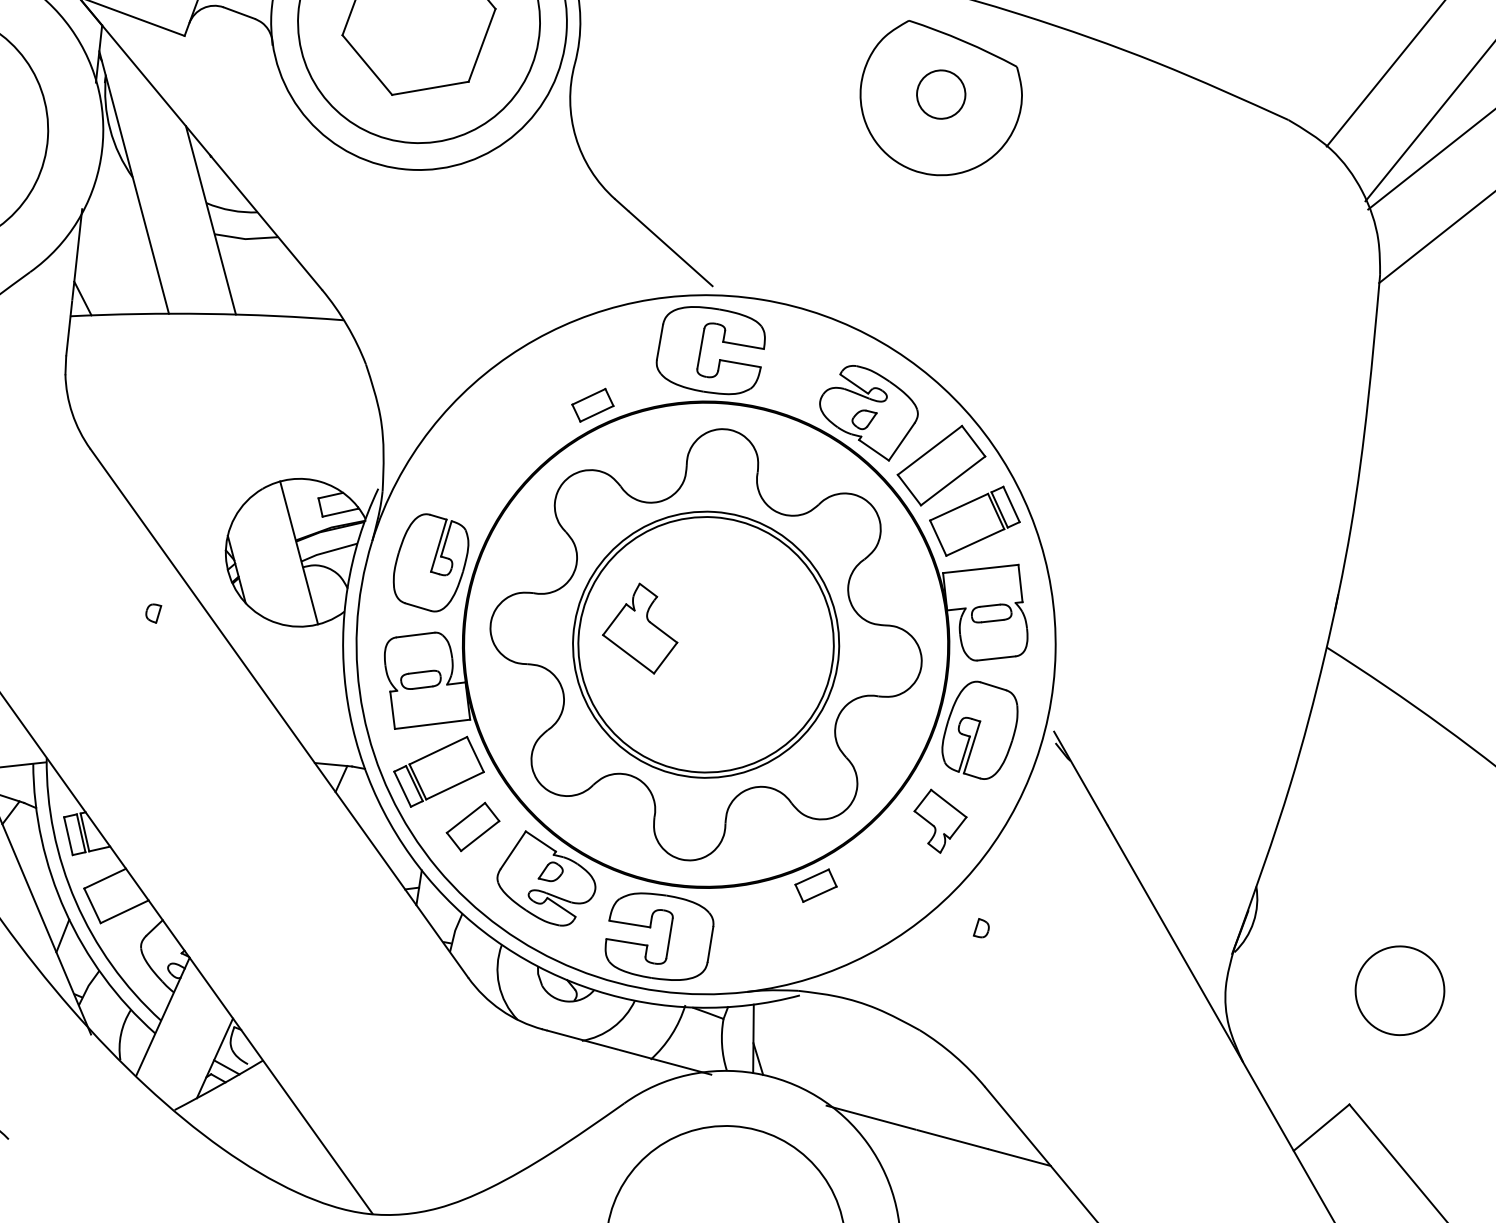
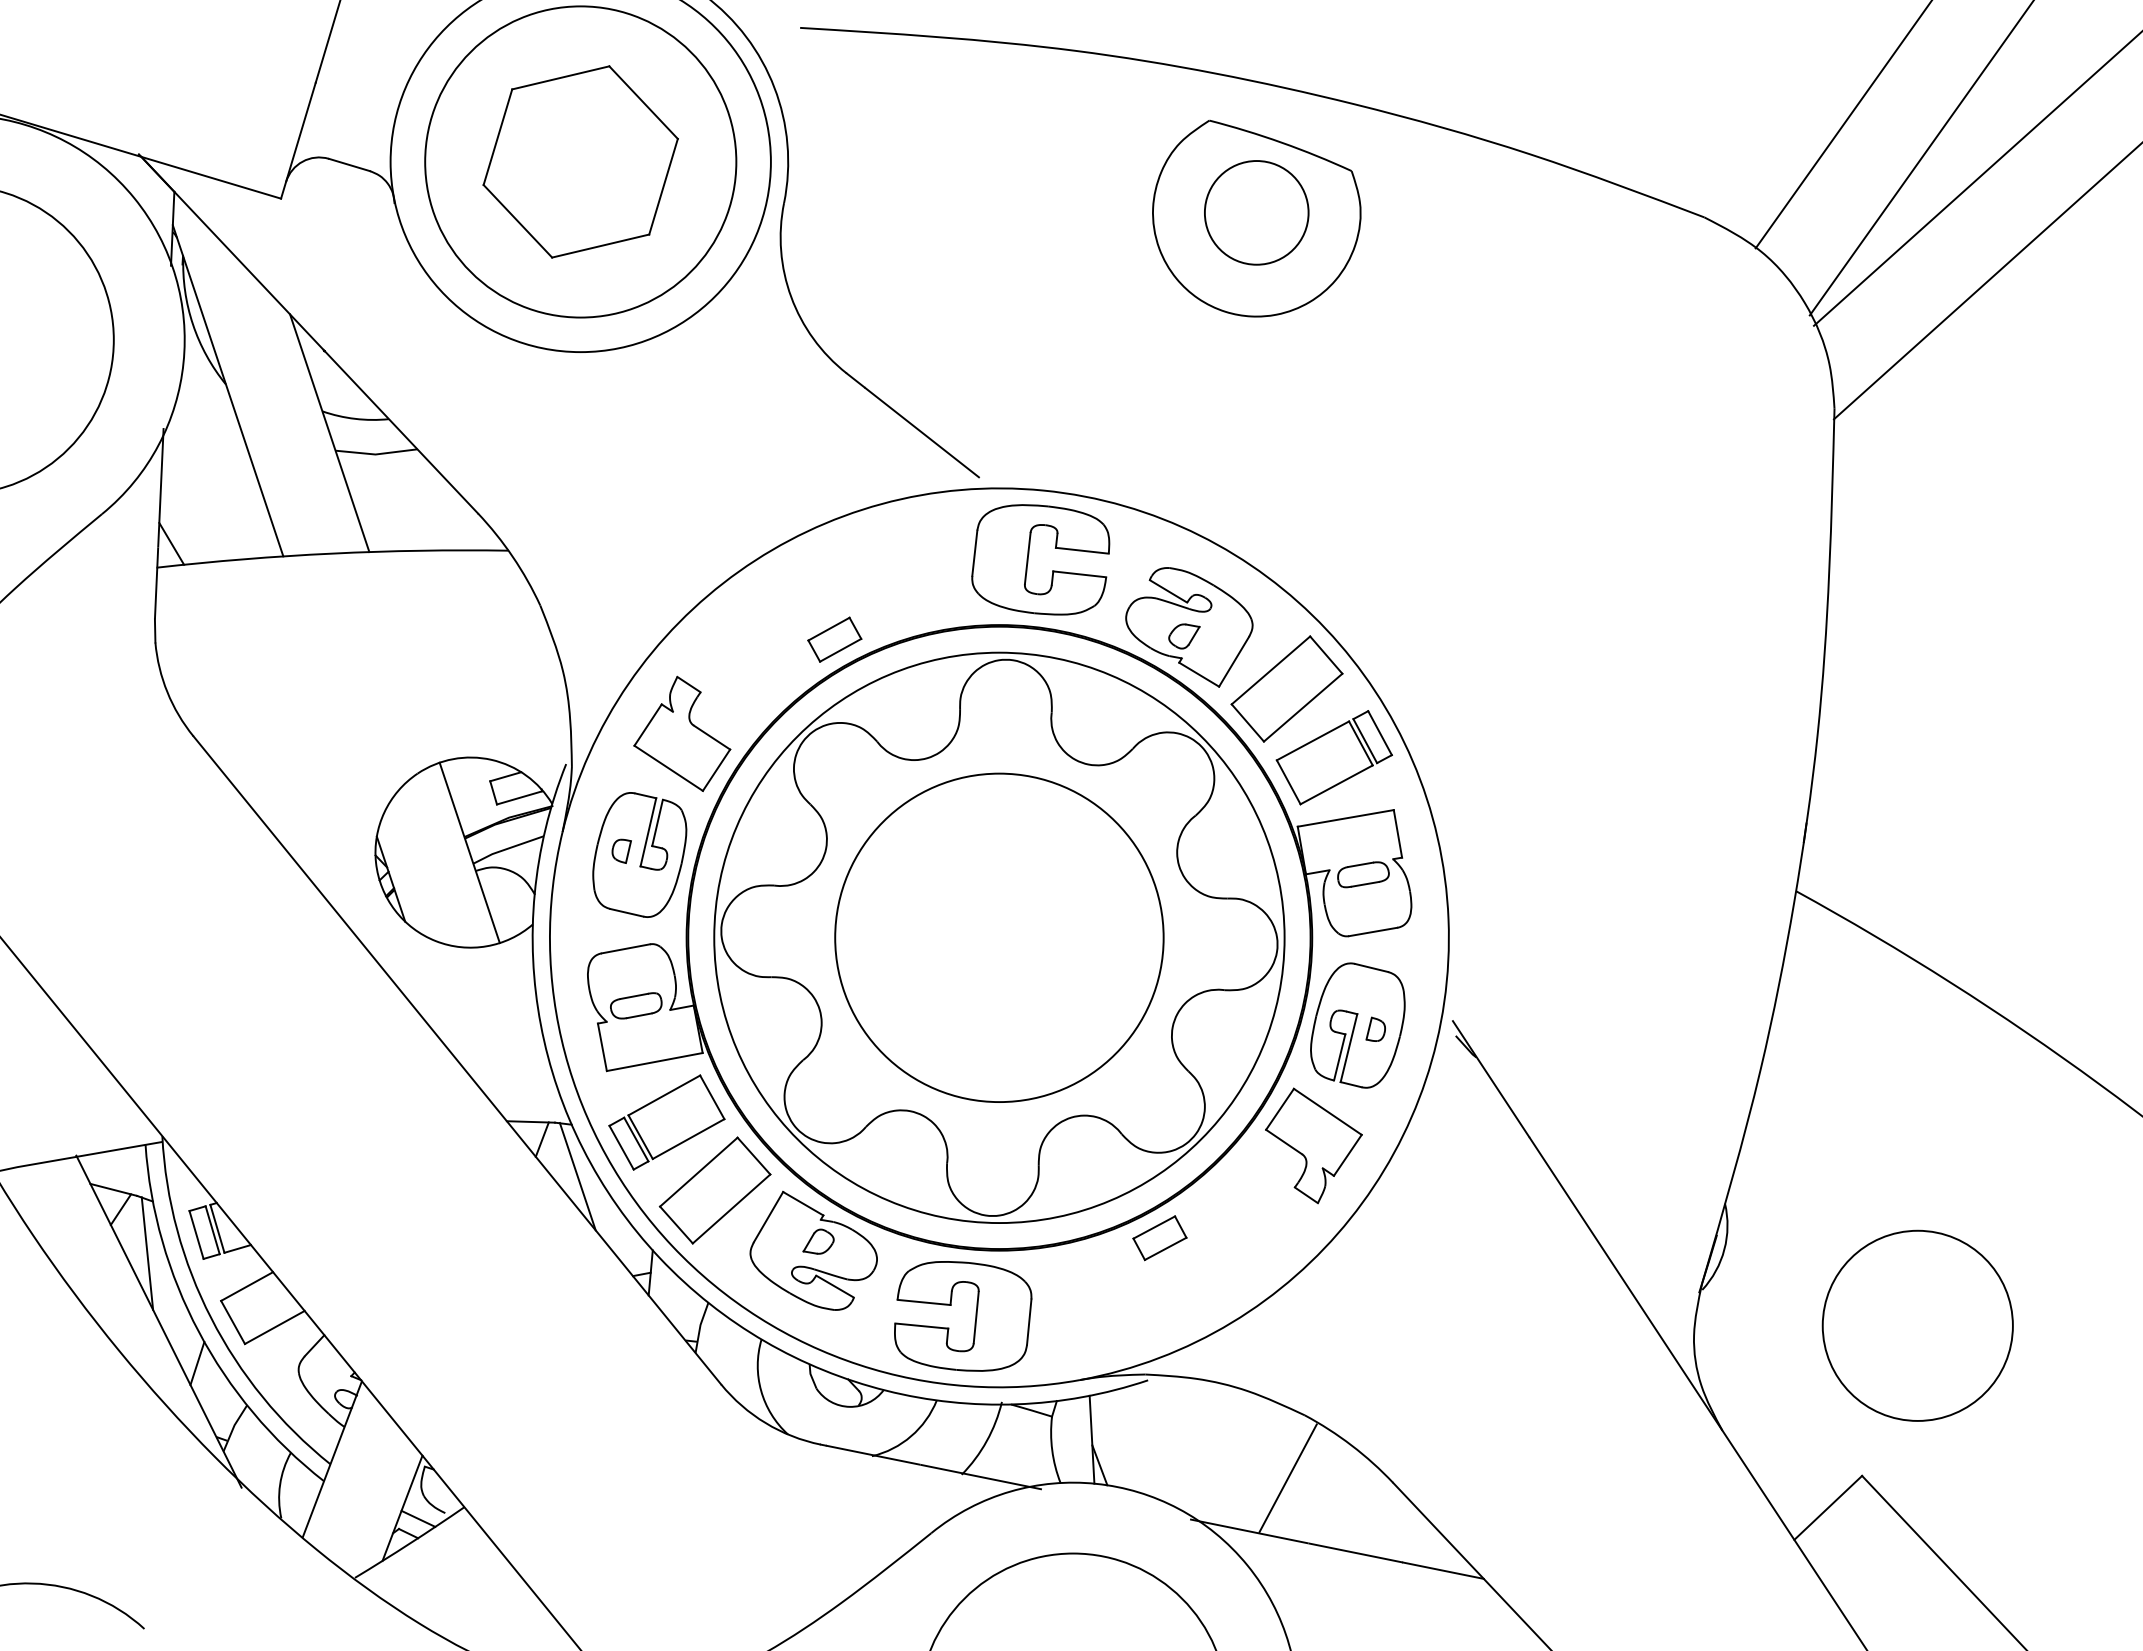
circle: (941, 94) -> (1256, 212), size x1.67
part: (701, 349) -> (1028, 559), moved
part: (153, 612) -> (621, 850), moved
part: (640, 627) -> (682, 733), moved
circle: (706, 644) -> (999, 937), size x1.67
line: (366, 809) -> (577, 1176), added
part: (939, 821) -> (1313, 1145), size x1.43
part: (472, 826) -> (714, 1190), size x1.67
line: (29, 848) -> (147, 1253), added
part: (981, 927) -> (1375, 1028), moved
circle: (1399, 990) -> (1917, 1325), size x1.67
line: (903, 1078) -> (1287, 1478), added

